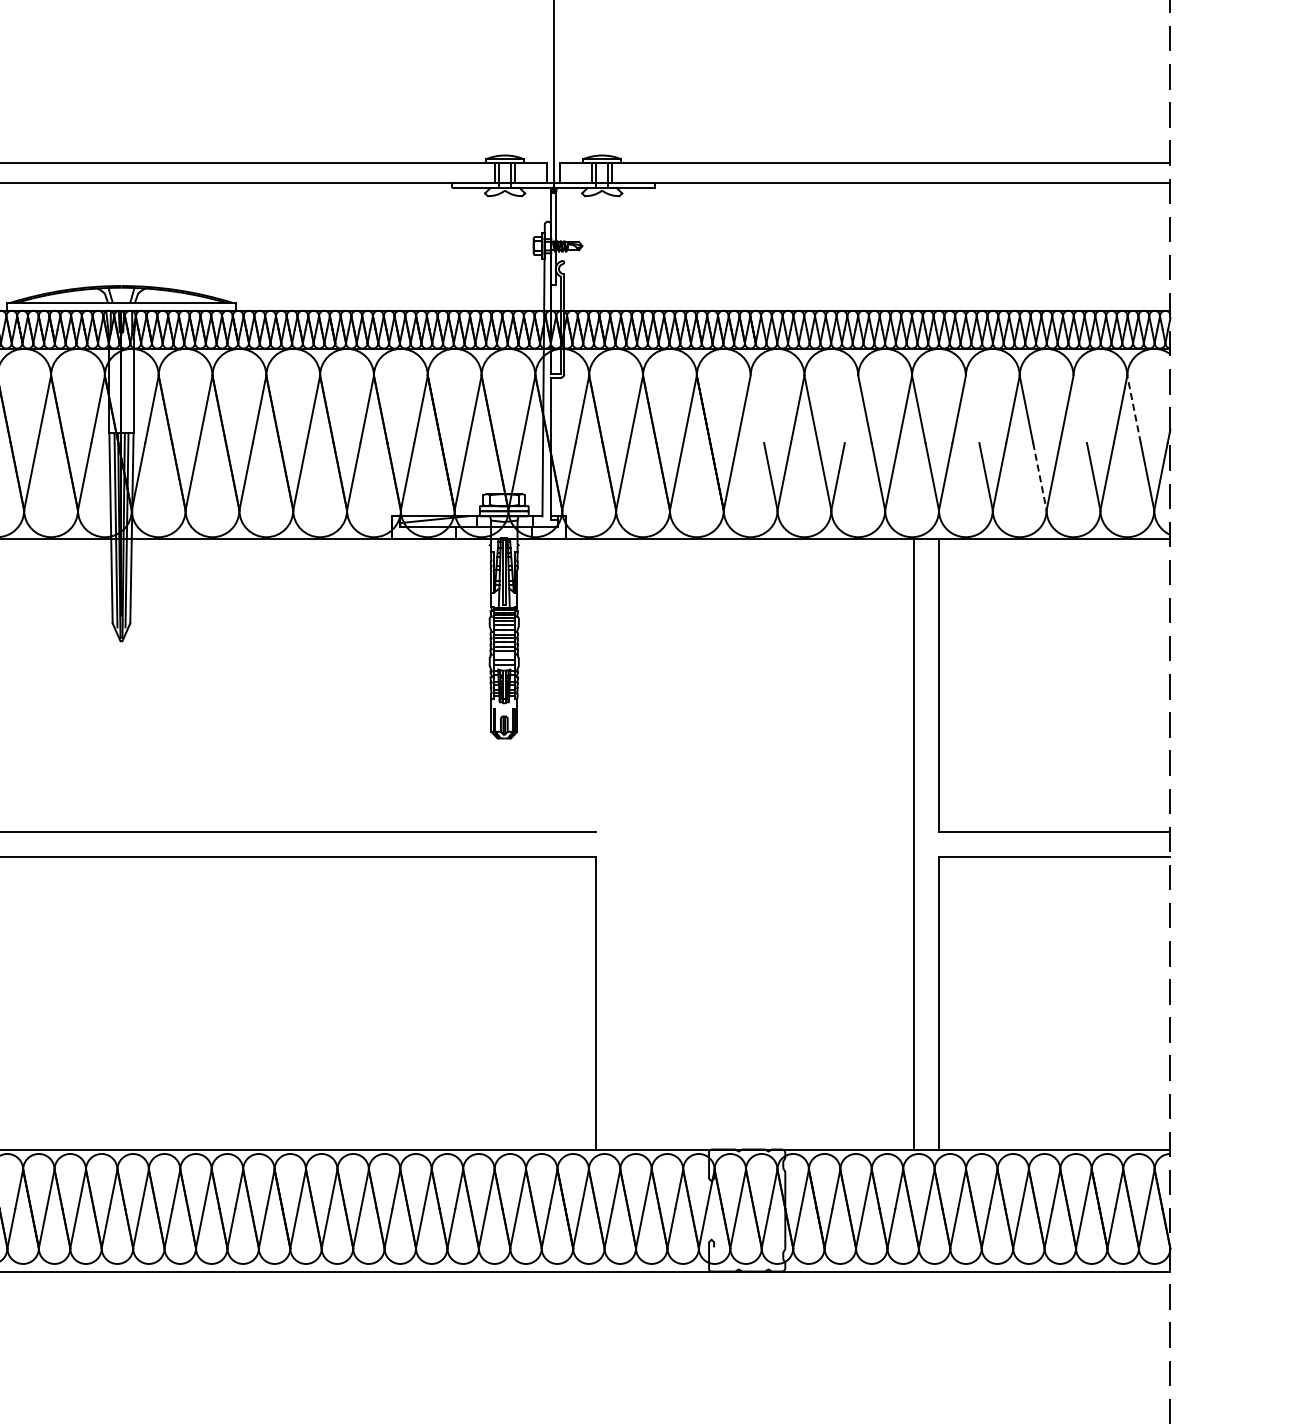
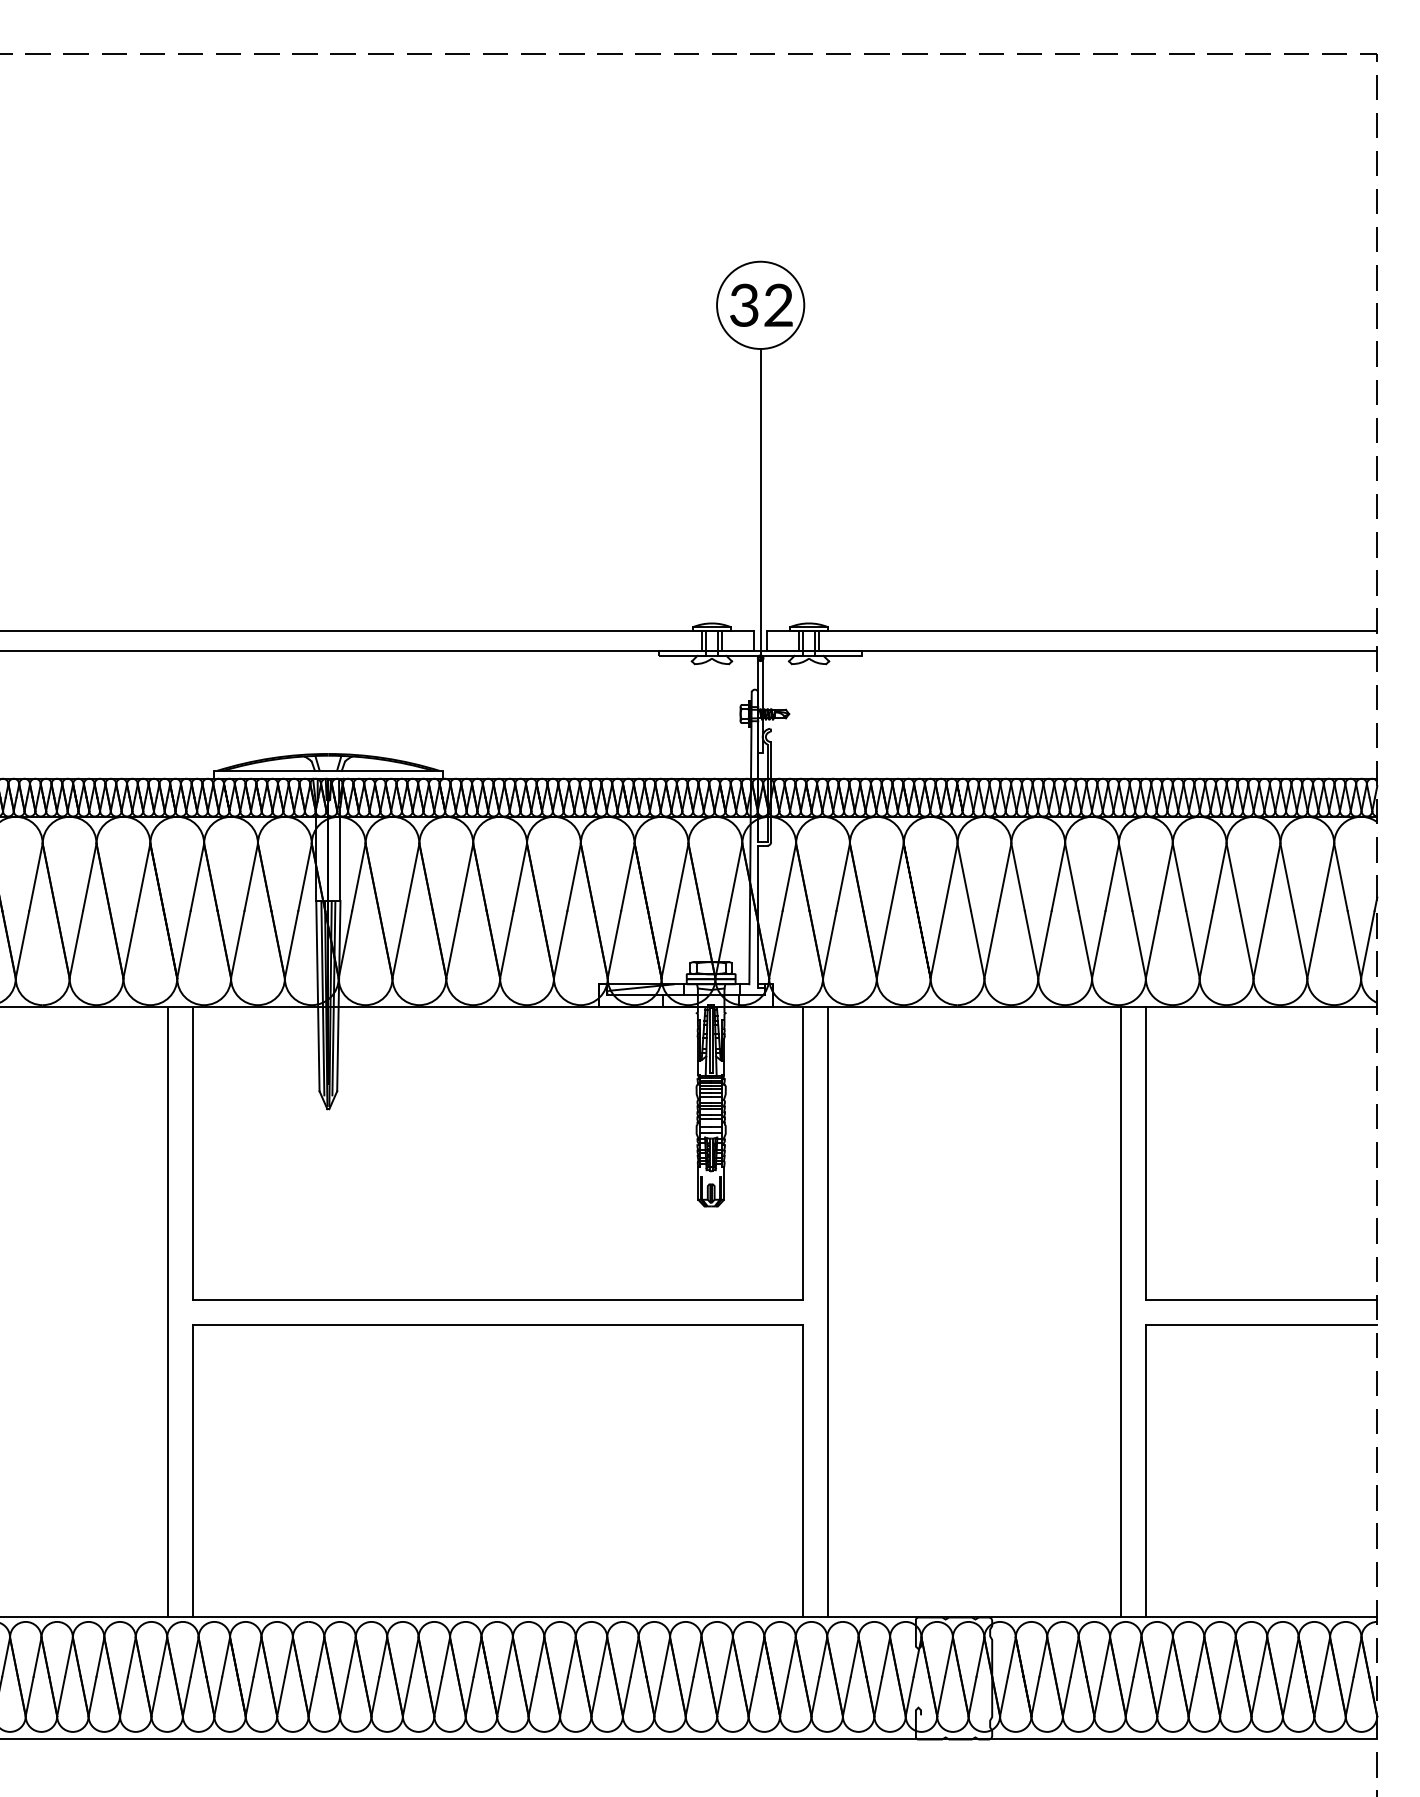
line: (1133, 408) -> (1340, 876), dashed -> solid
line: (757, 409) -> (964, 877), added
line: (851, 409) -> (1058, 877), added
line: (972, 409) -> (1179, 877), added
line: (1079, 409) -> (1286, 877), added
line: (1039, 477) -> (1246, 945), dashed -> solid
line: (595, 685) -> (802, 1153), added
line: (621, 844) -> (828, 1312), added

